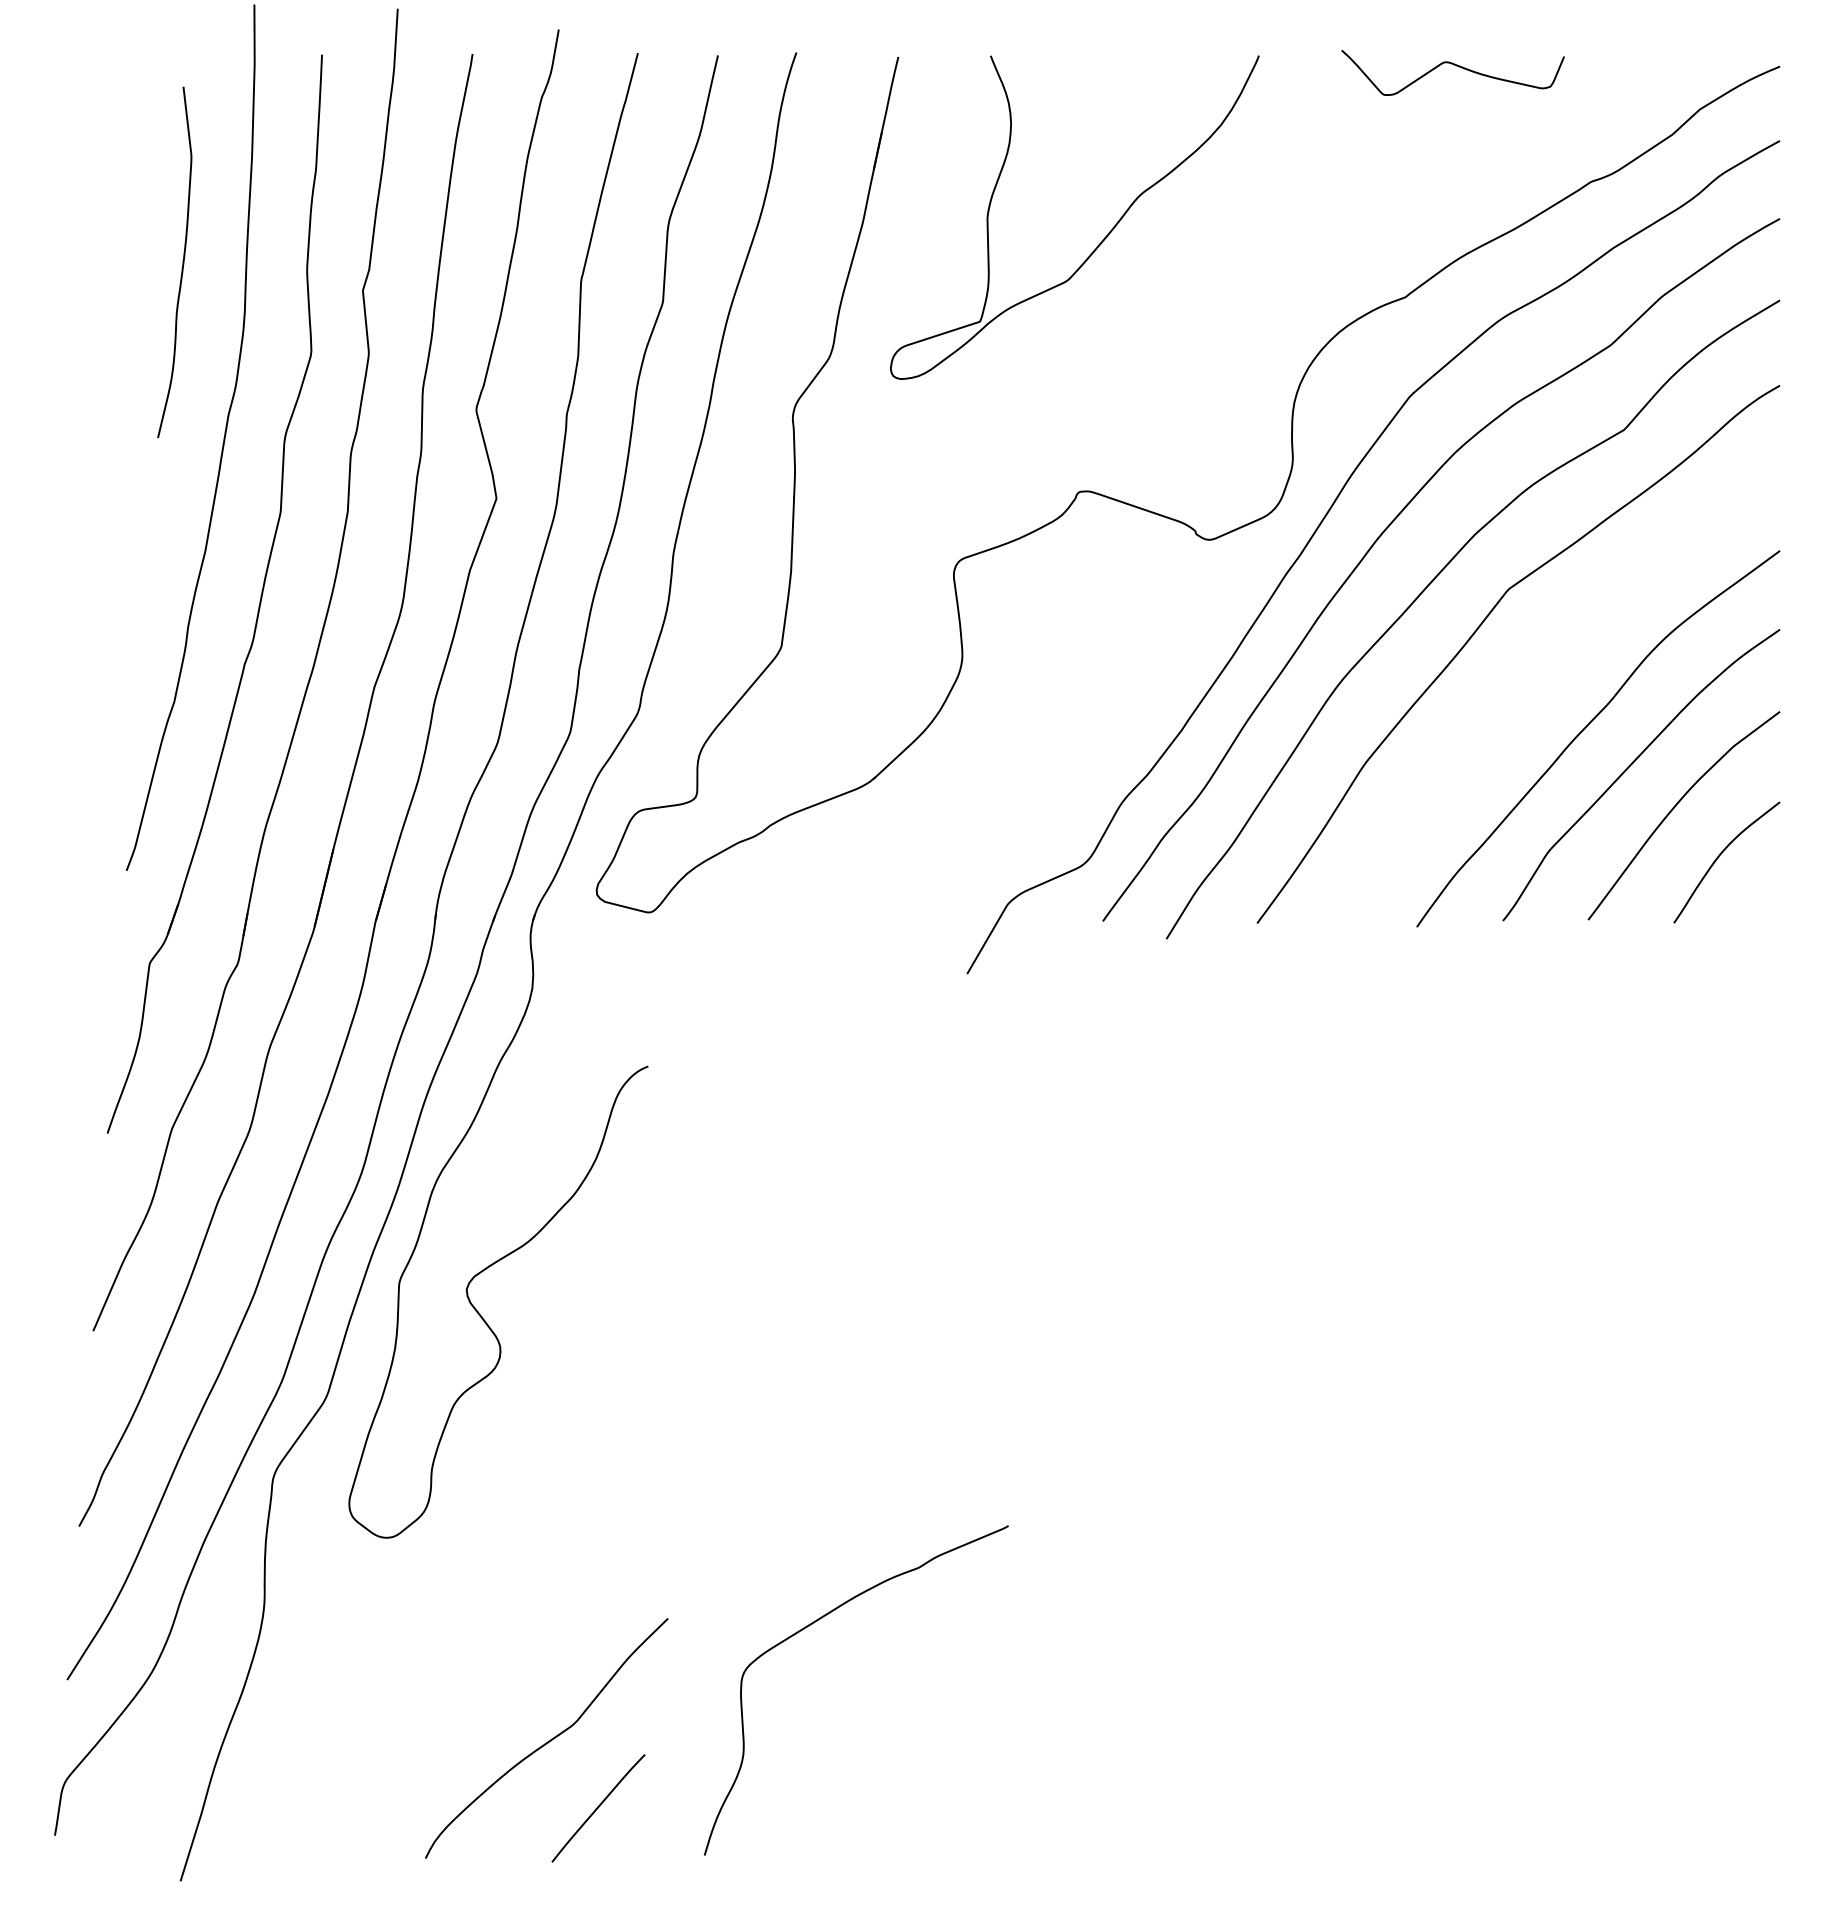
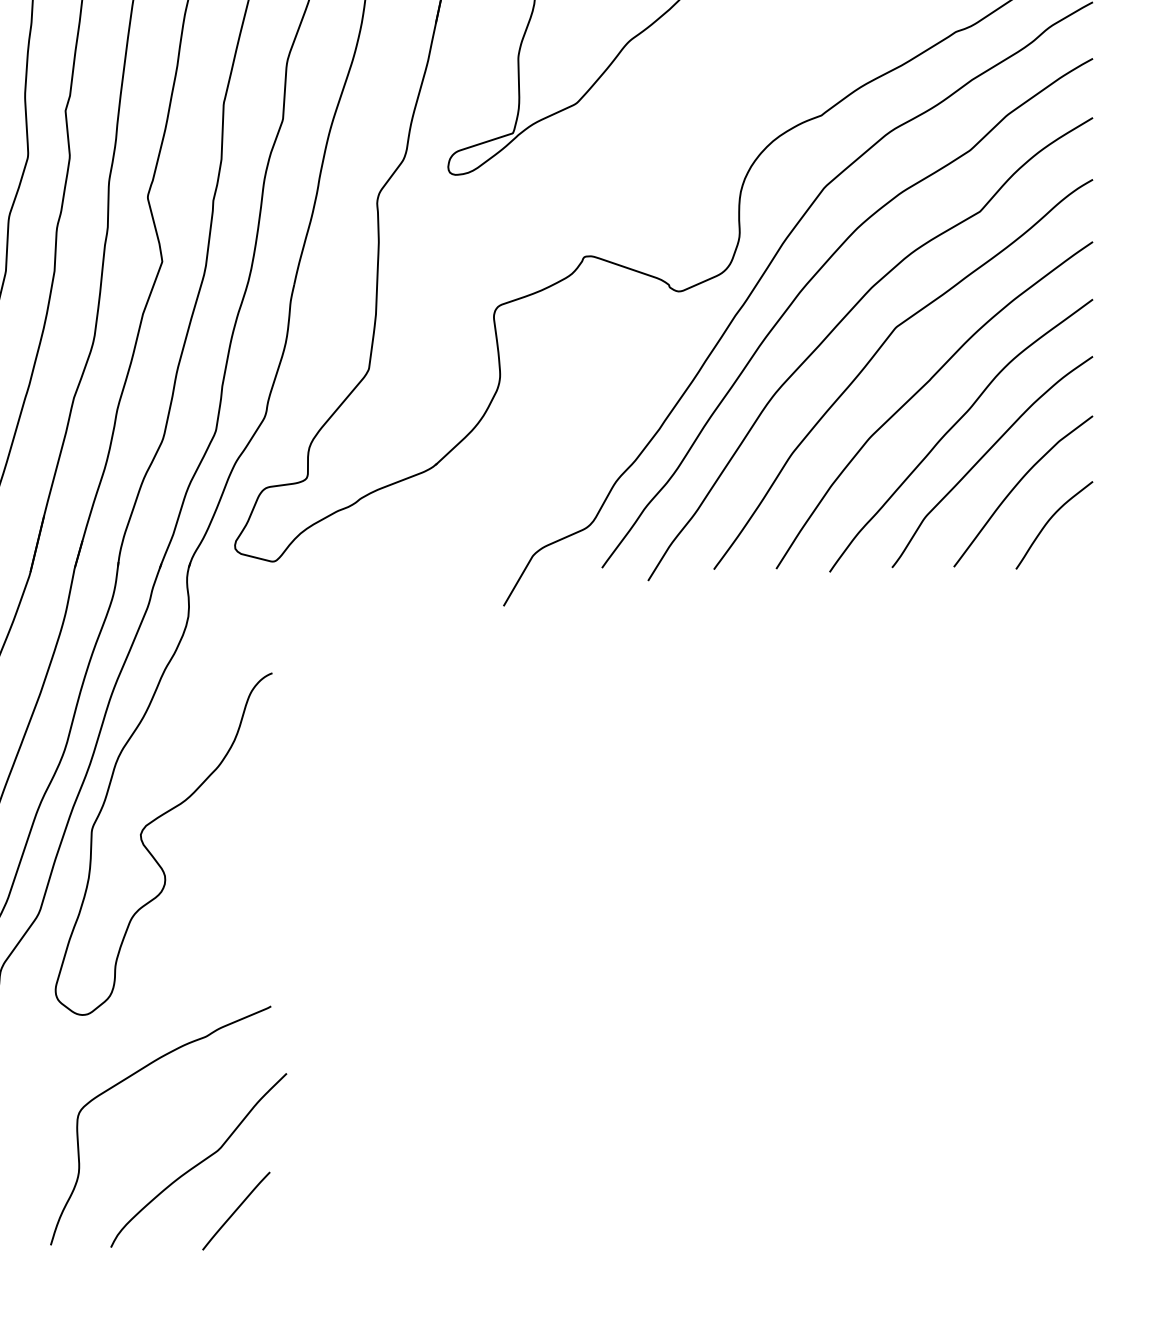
curve: (1541, 676) -> (920, 390), added
curve: (814, 1623) -> (130, 1077), moved

